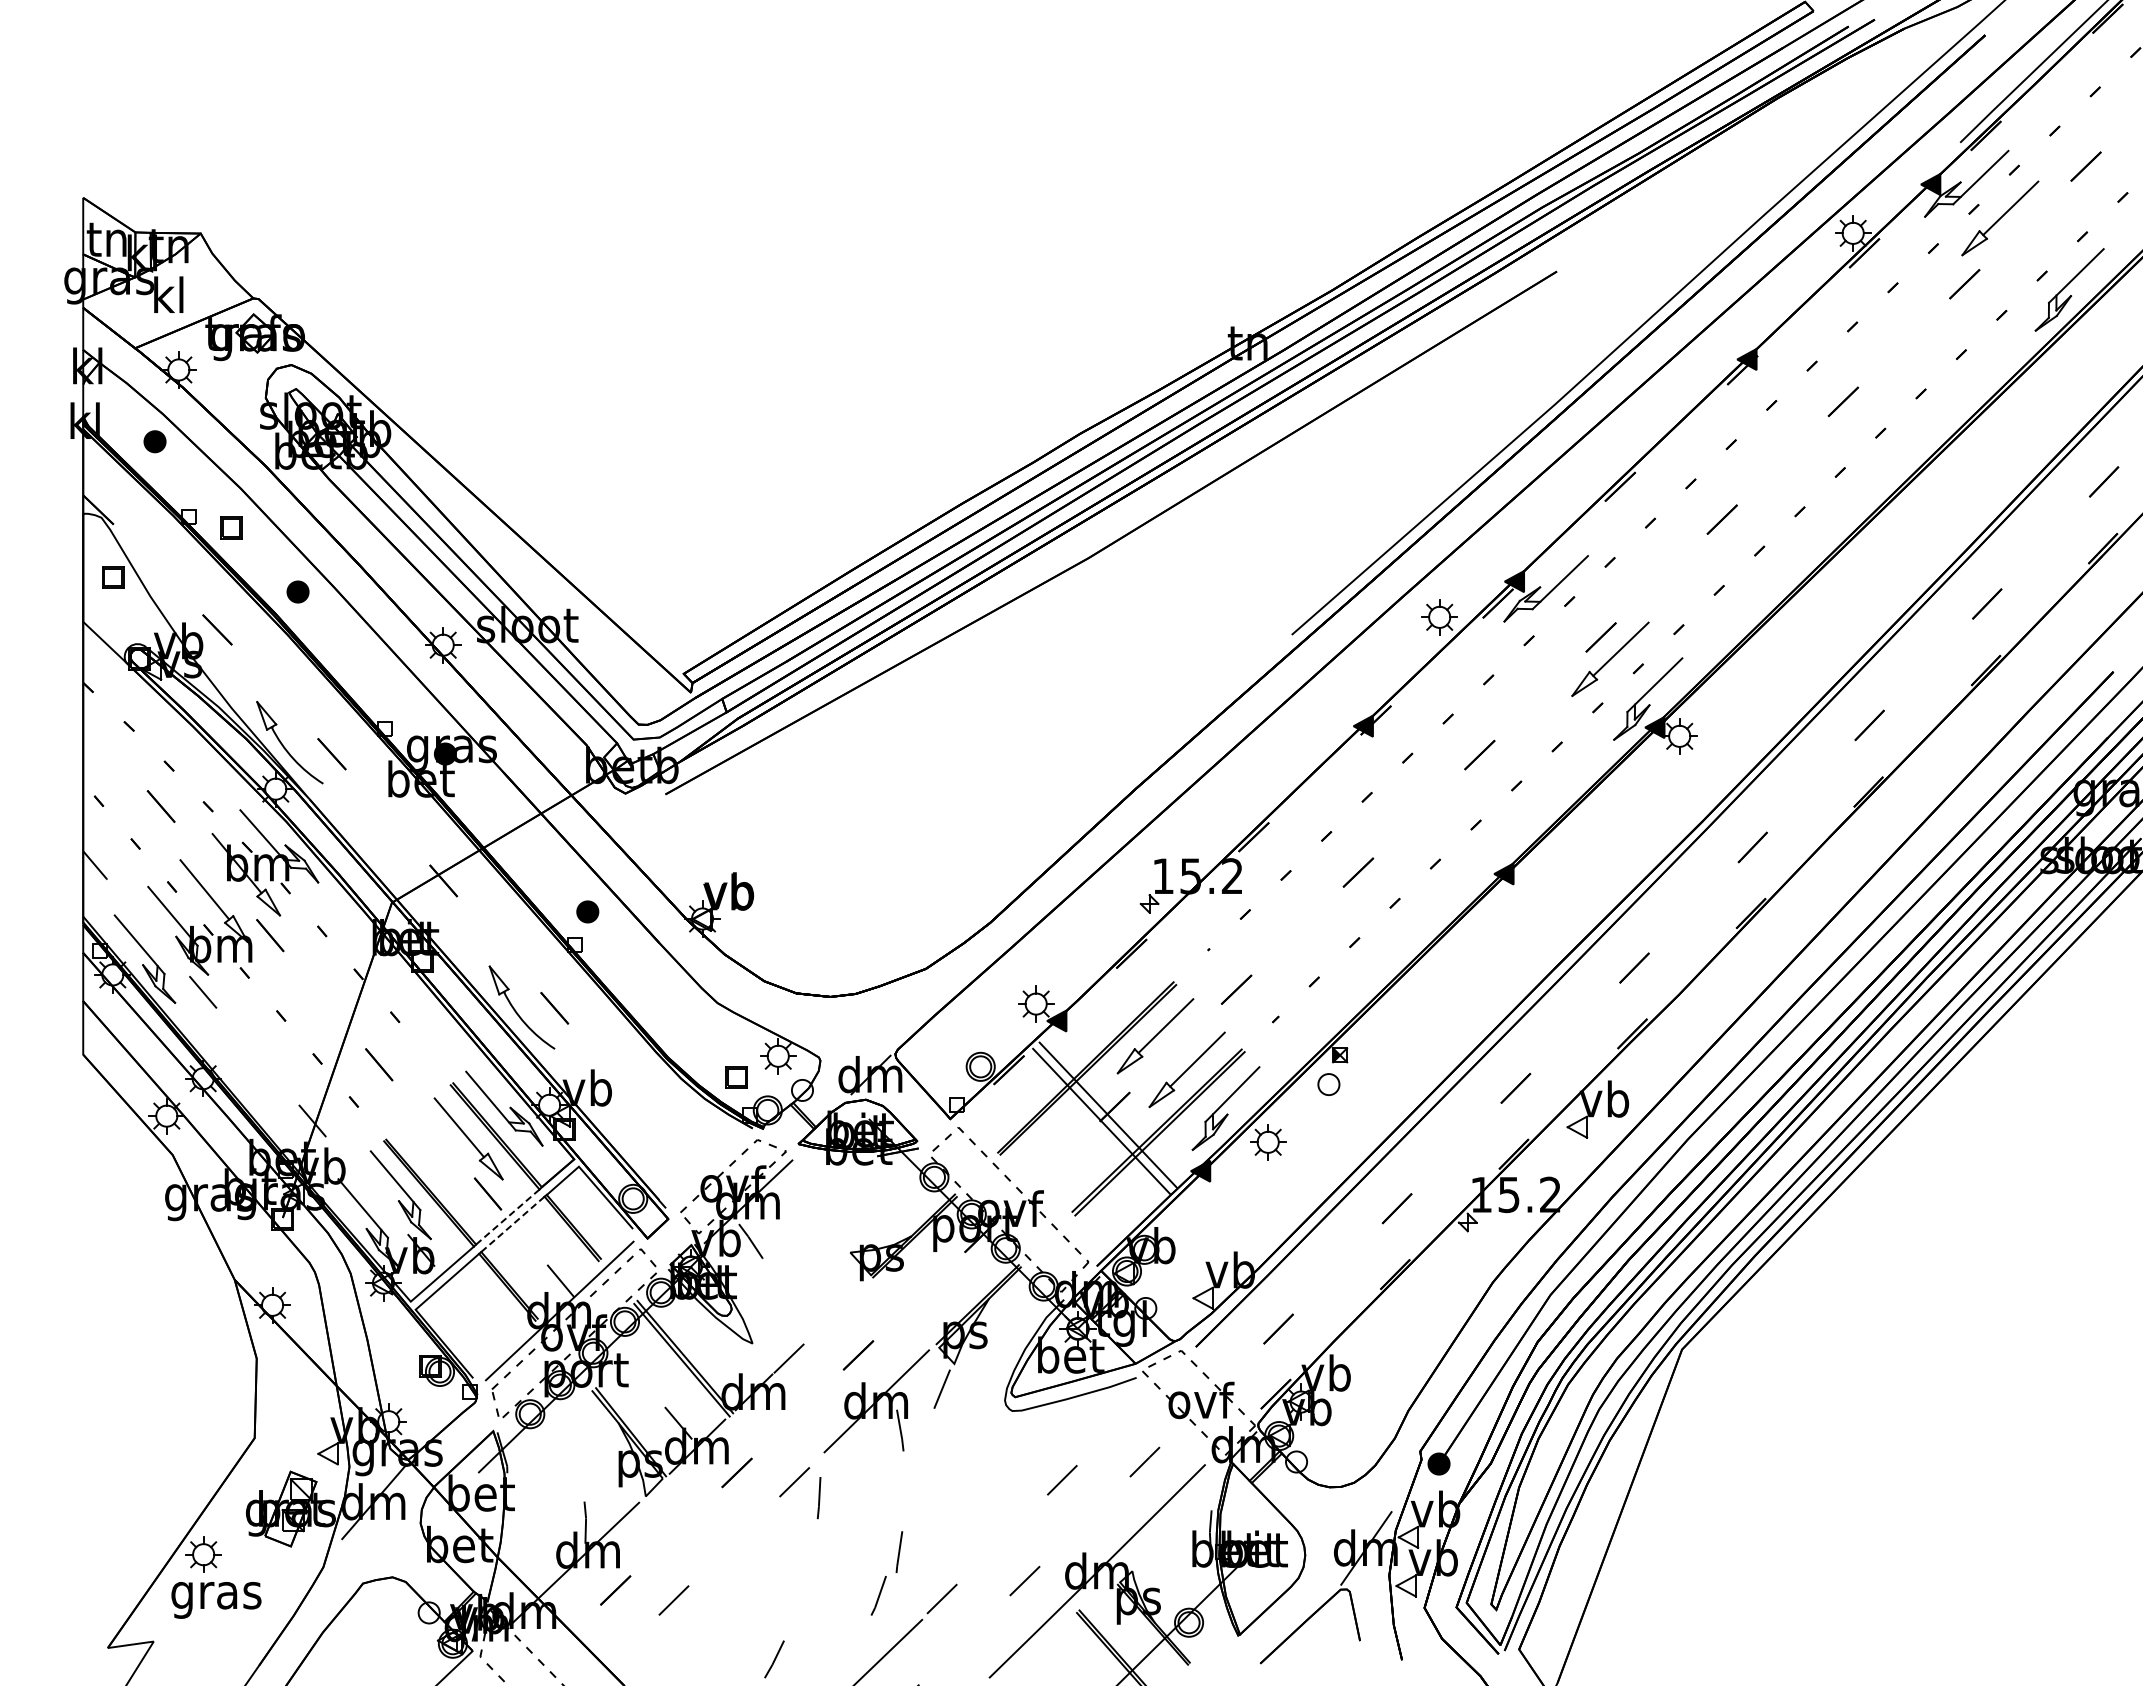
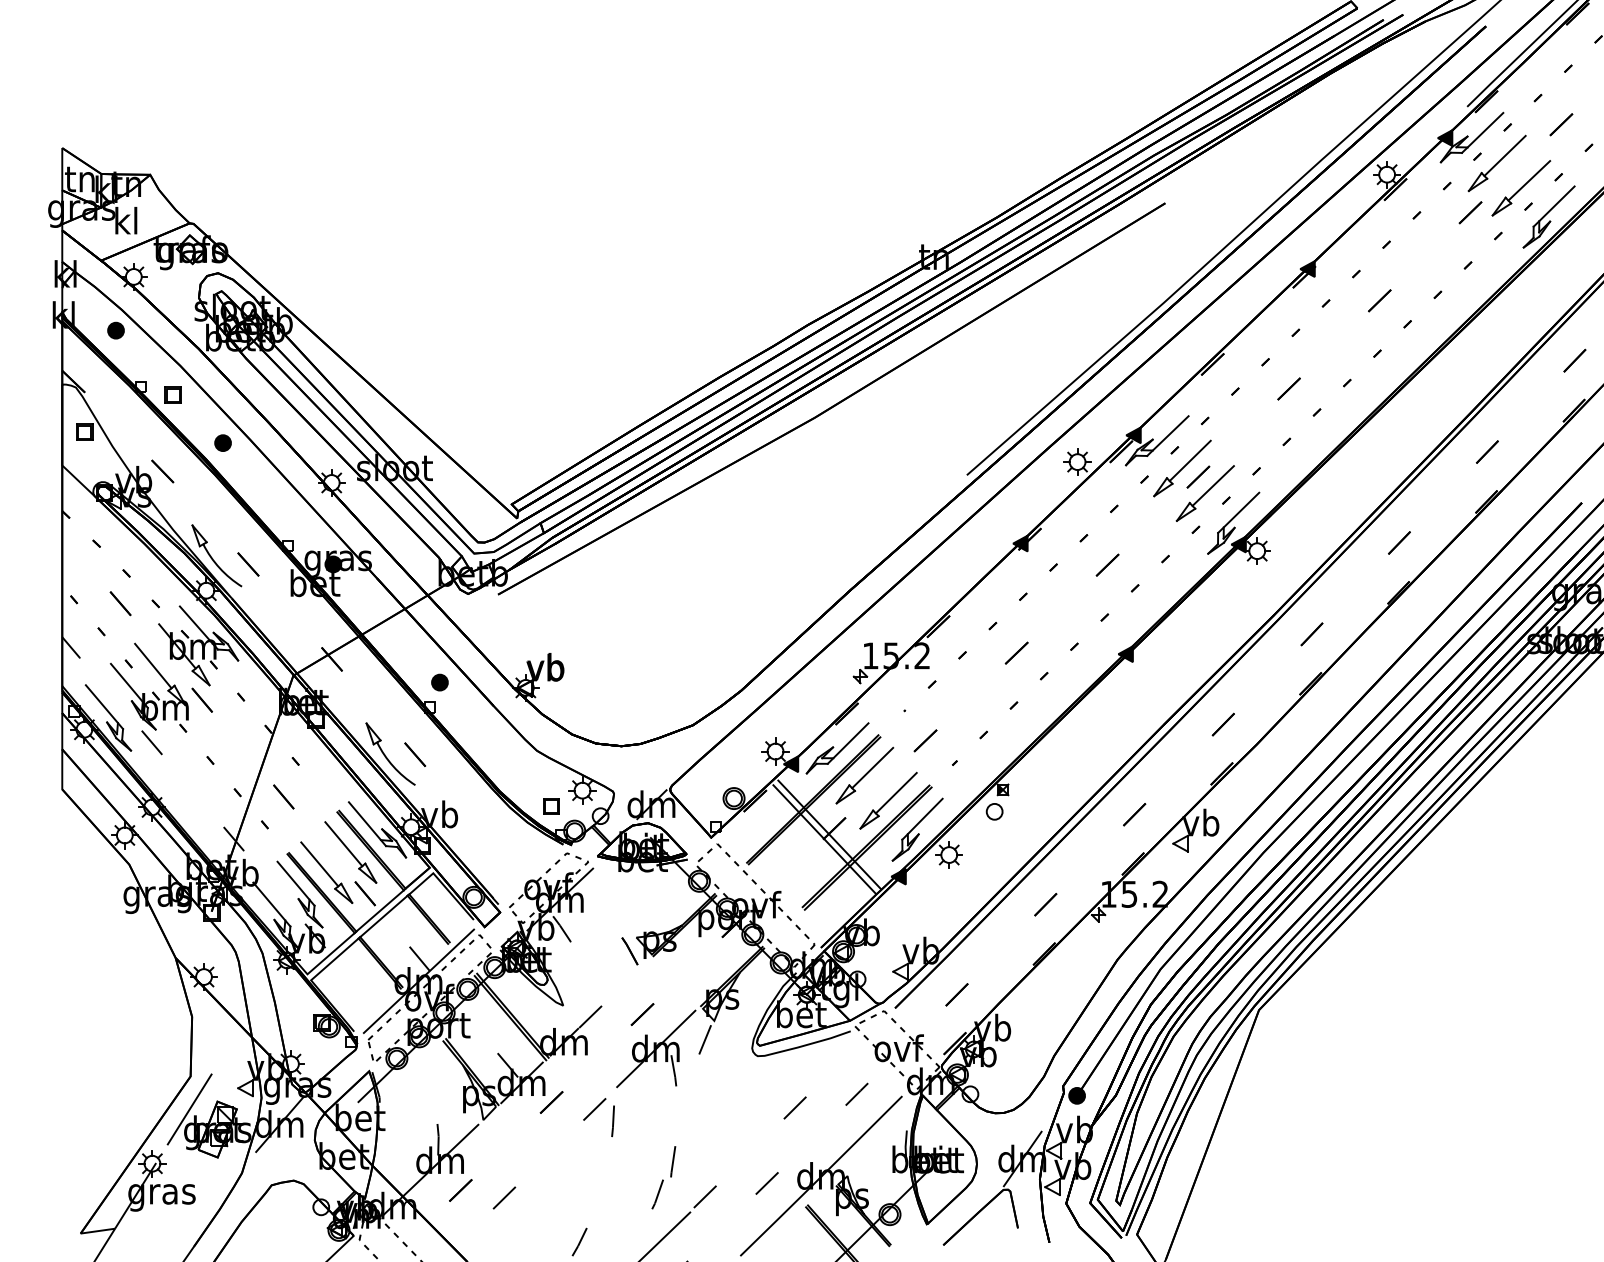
part: (2032, 251) -> (1521, 188), added
part: (1579, 625) -> (1182, 468), added
part: (1118, 999) -> (837, 748), added
part: (436, 1165) -> (326, 872), added
line: (507, 1217) -> (379, 911), dashed -> solid
line: (513, 1224) -> (384, 916), dashed -> solid
line: (841, 1270) -> (629, 950), added
line: (218, 1537) -> (163, 1150), added

